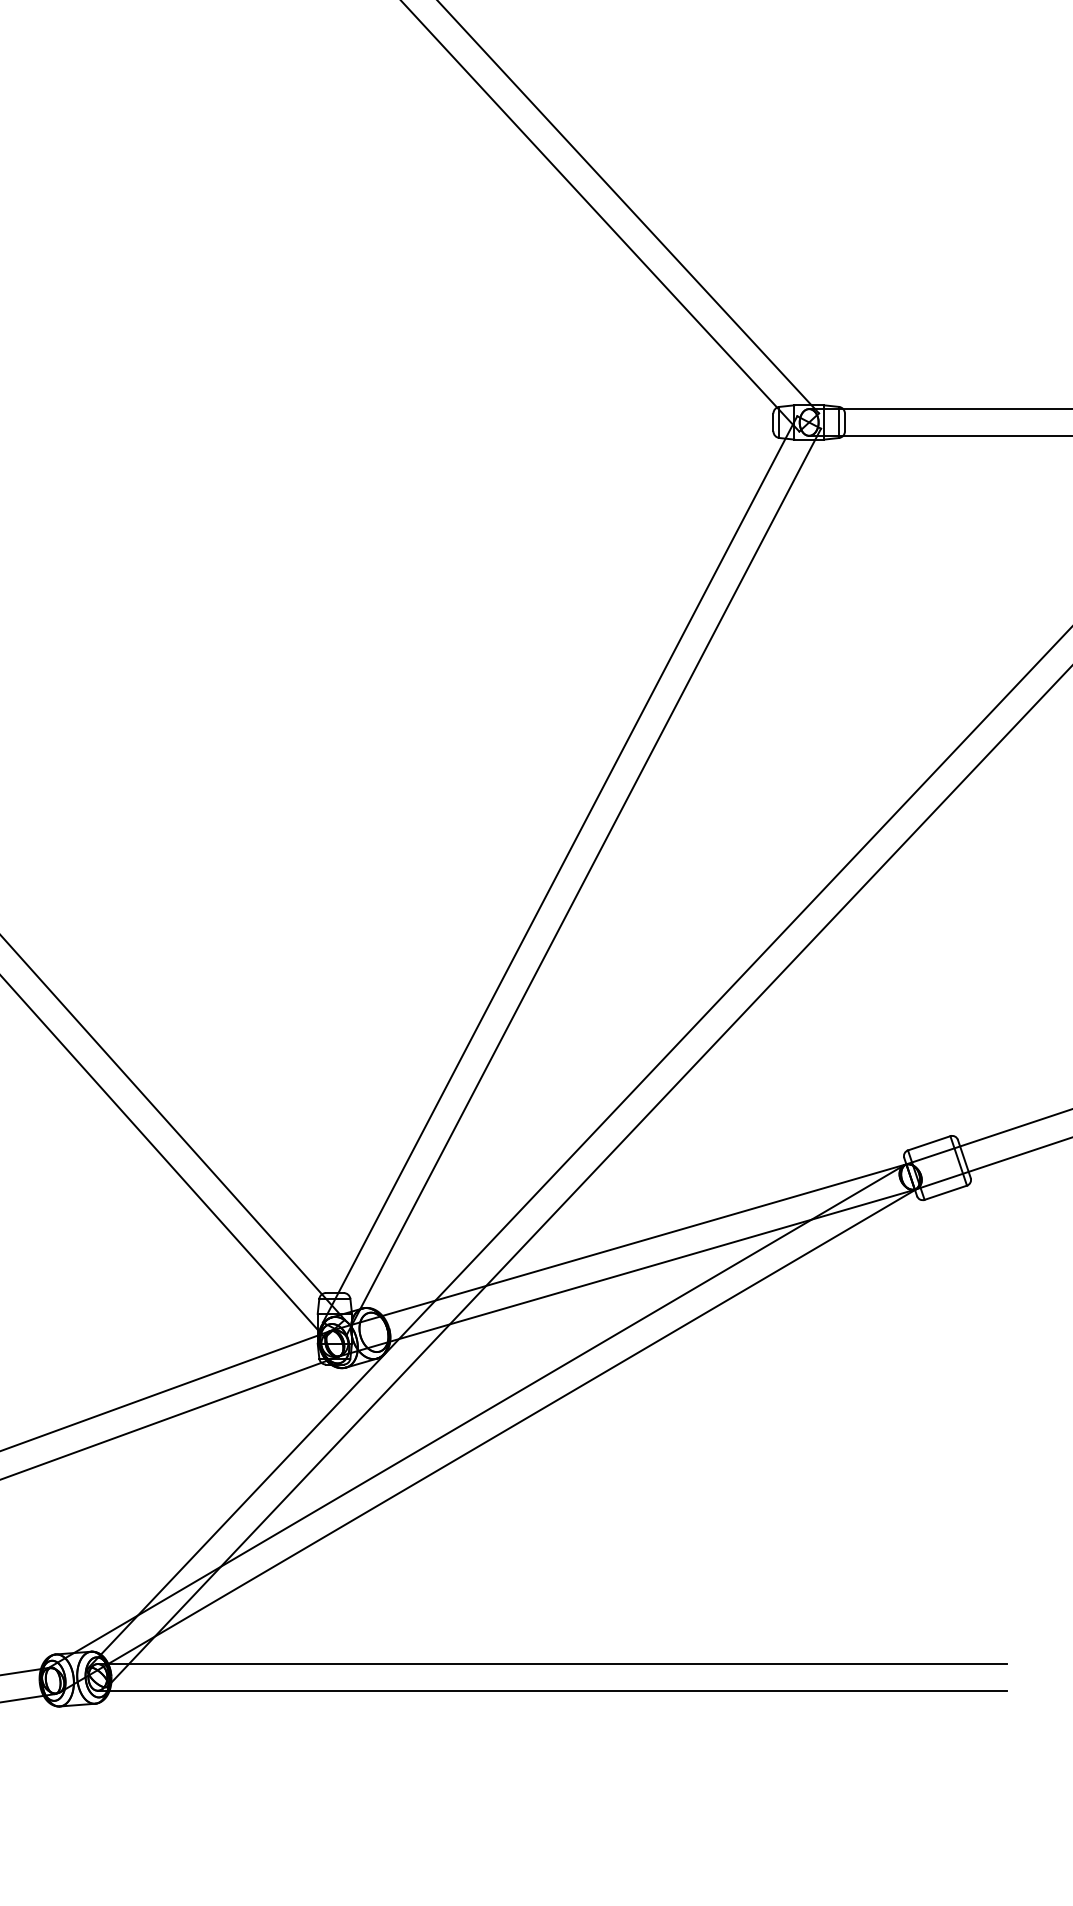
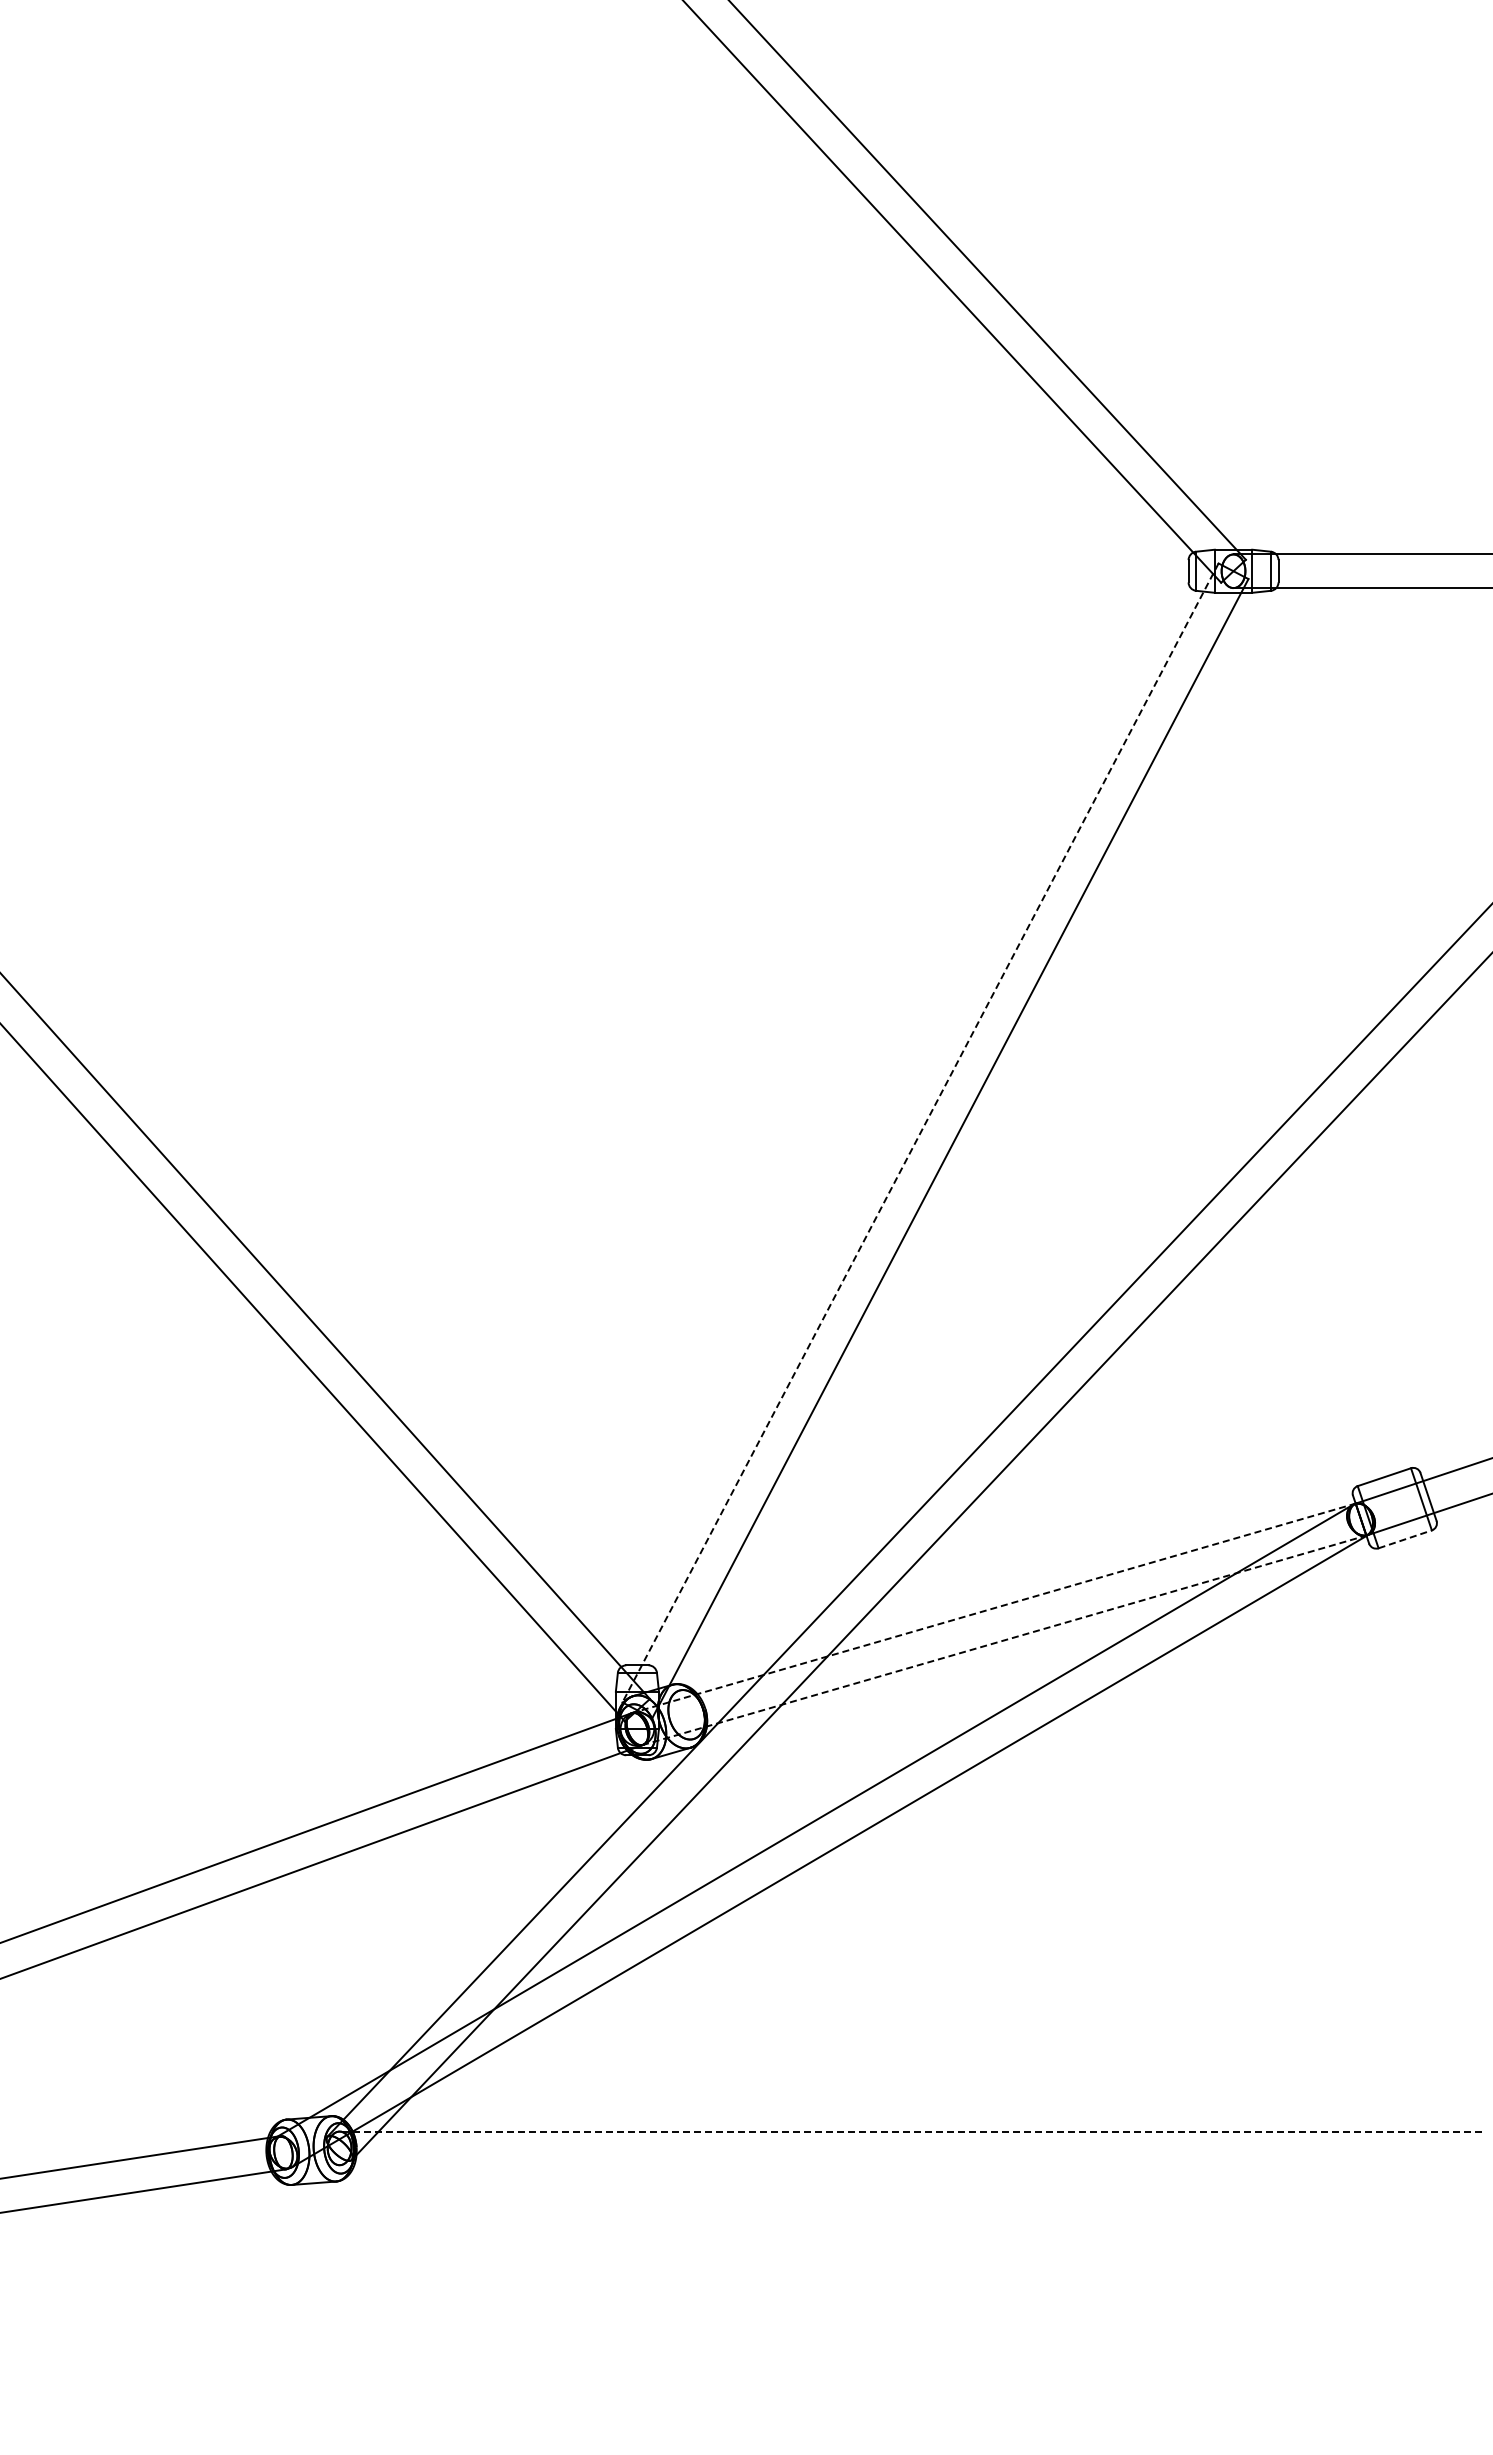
line: (560, 869) -> (920, 1132), solid -> dashed
line: (946, 1192) -> (1405, 1539), solid -> dashed
line: (618, 1247) -> (994, 1608), solid -> dashed
line: (626, 1273) -> (1003, 1640), solid -> dashed
line: (552, 1663) -> (910, 2131), solid -> dashed
line: (552, 1690) -> (910, 2165), removed

